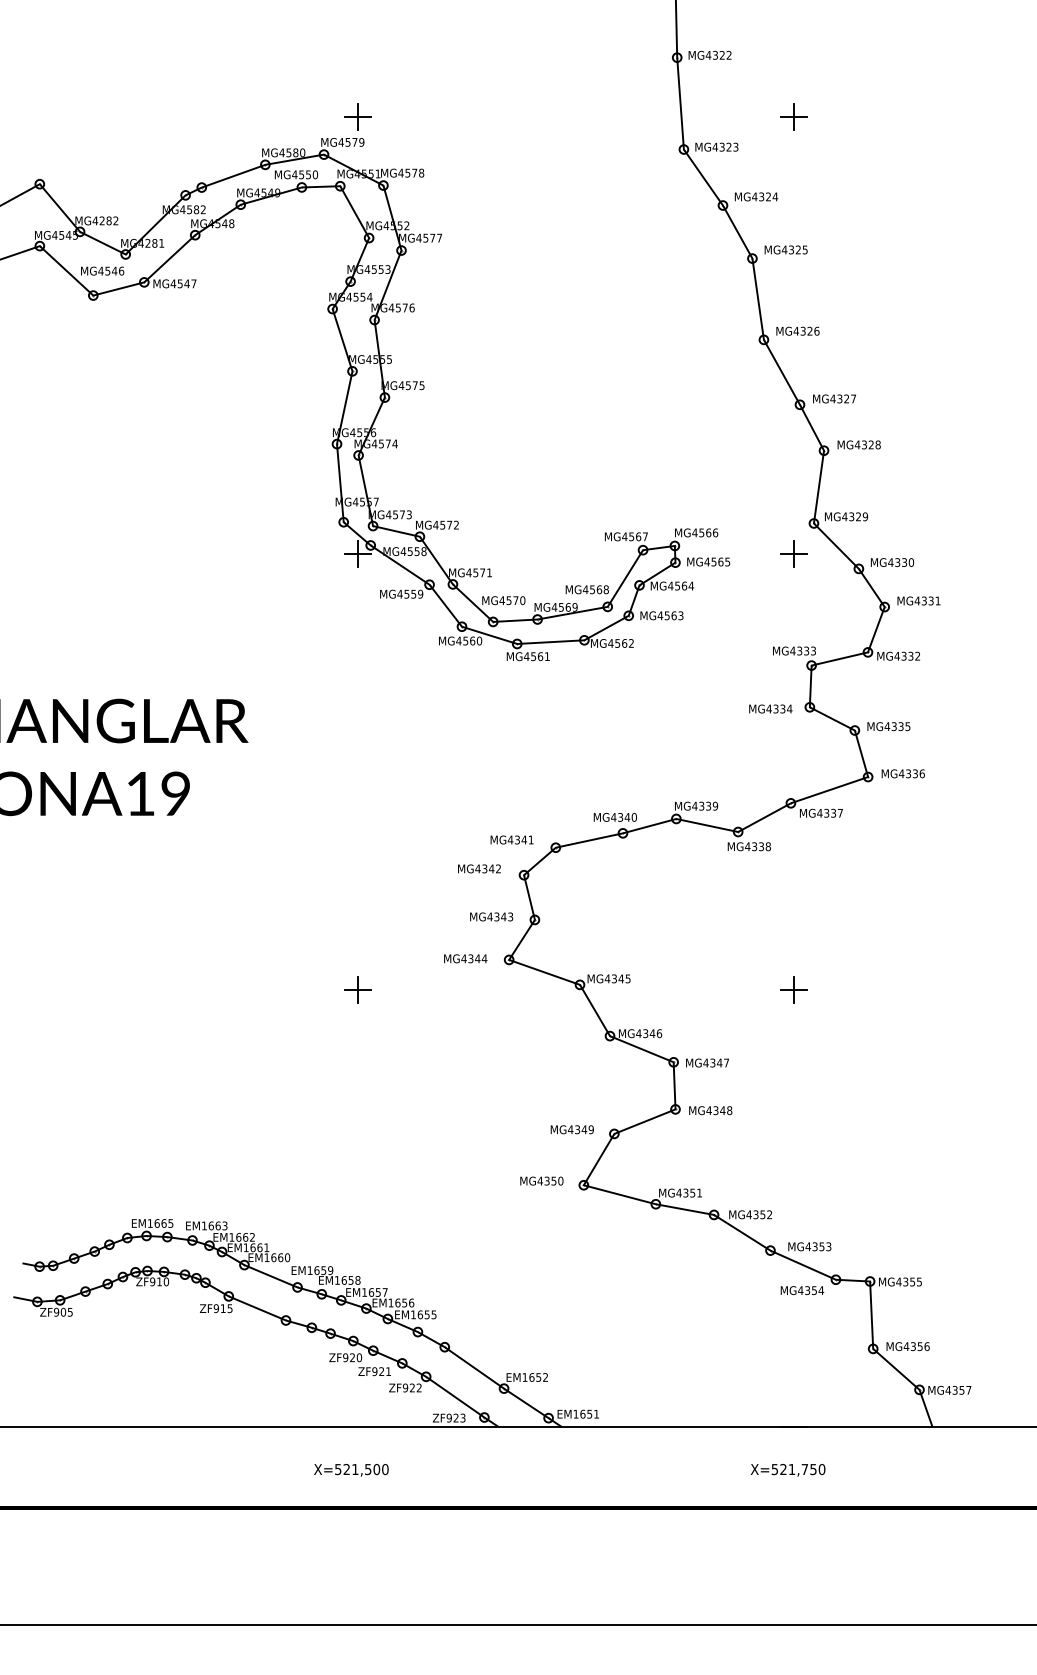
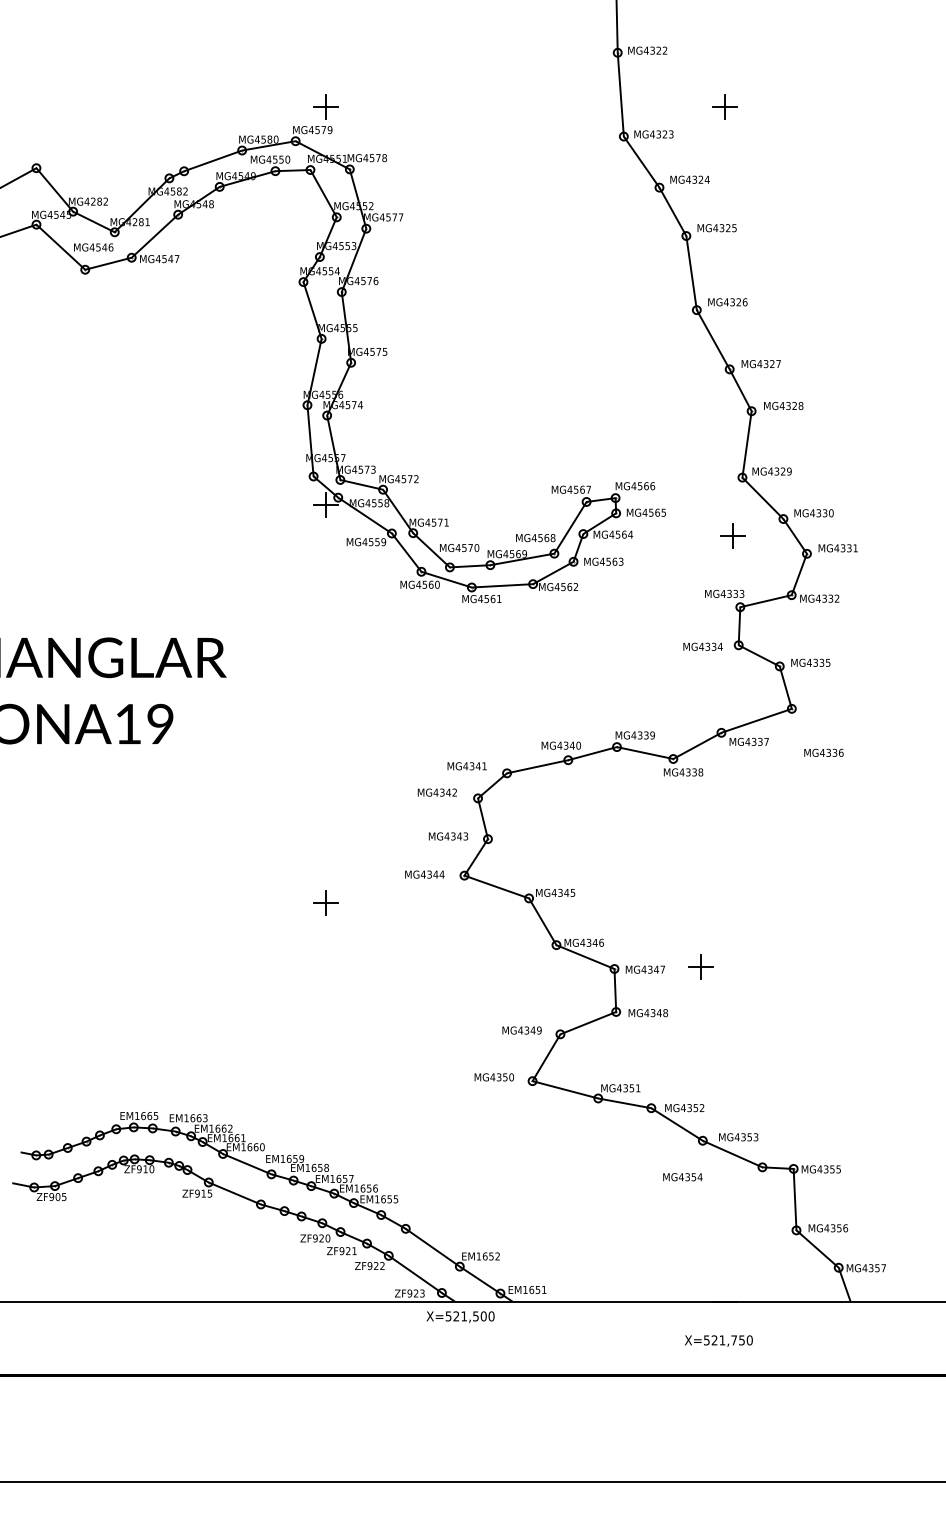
part: (794, 552) -> (732, 535), moved
text: (902, 773) -> (823, 752), moved
part: (794, 989) -> (700, 966), moved
text: (801, 1290) -> (682, 1177), moved
text: (351, 1469) -> (460, 1316), moved

